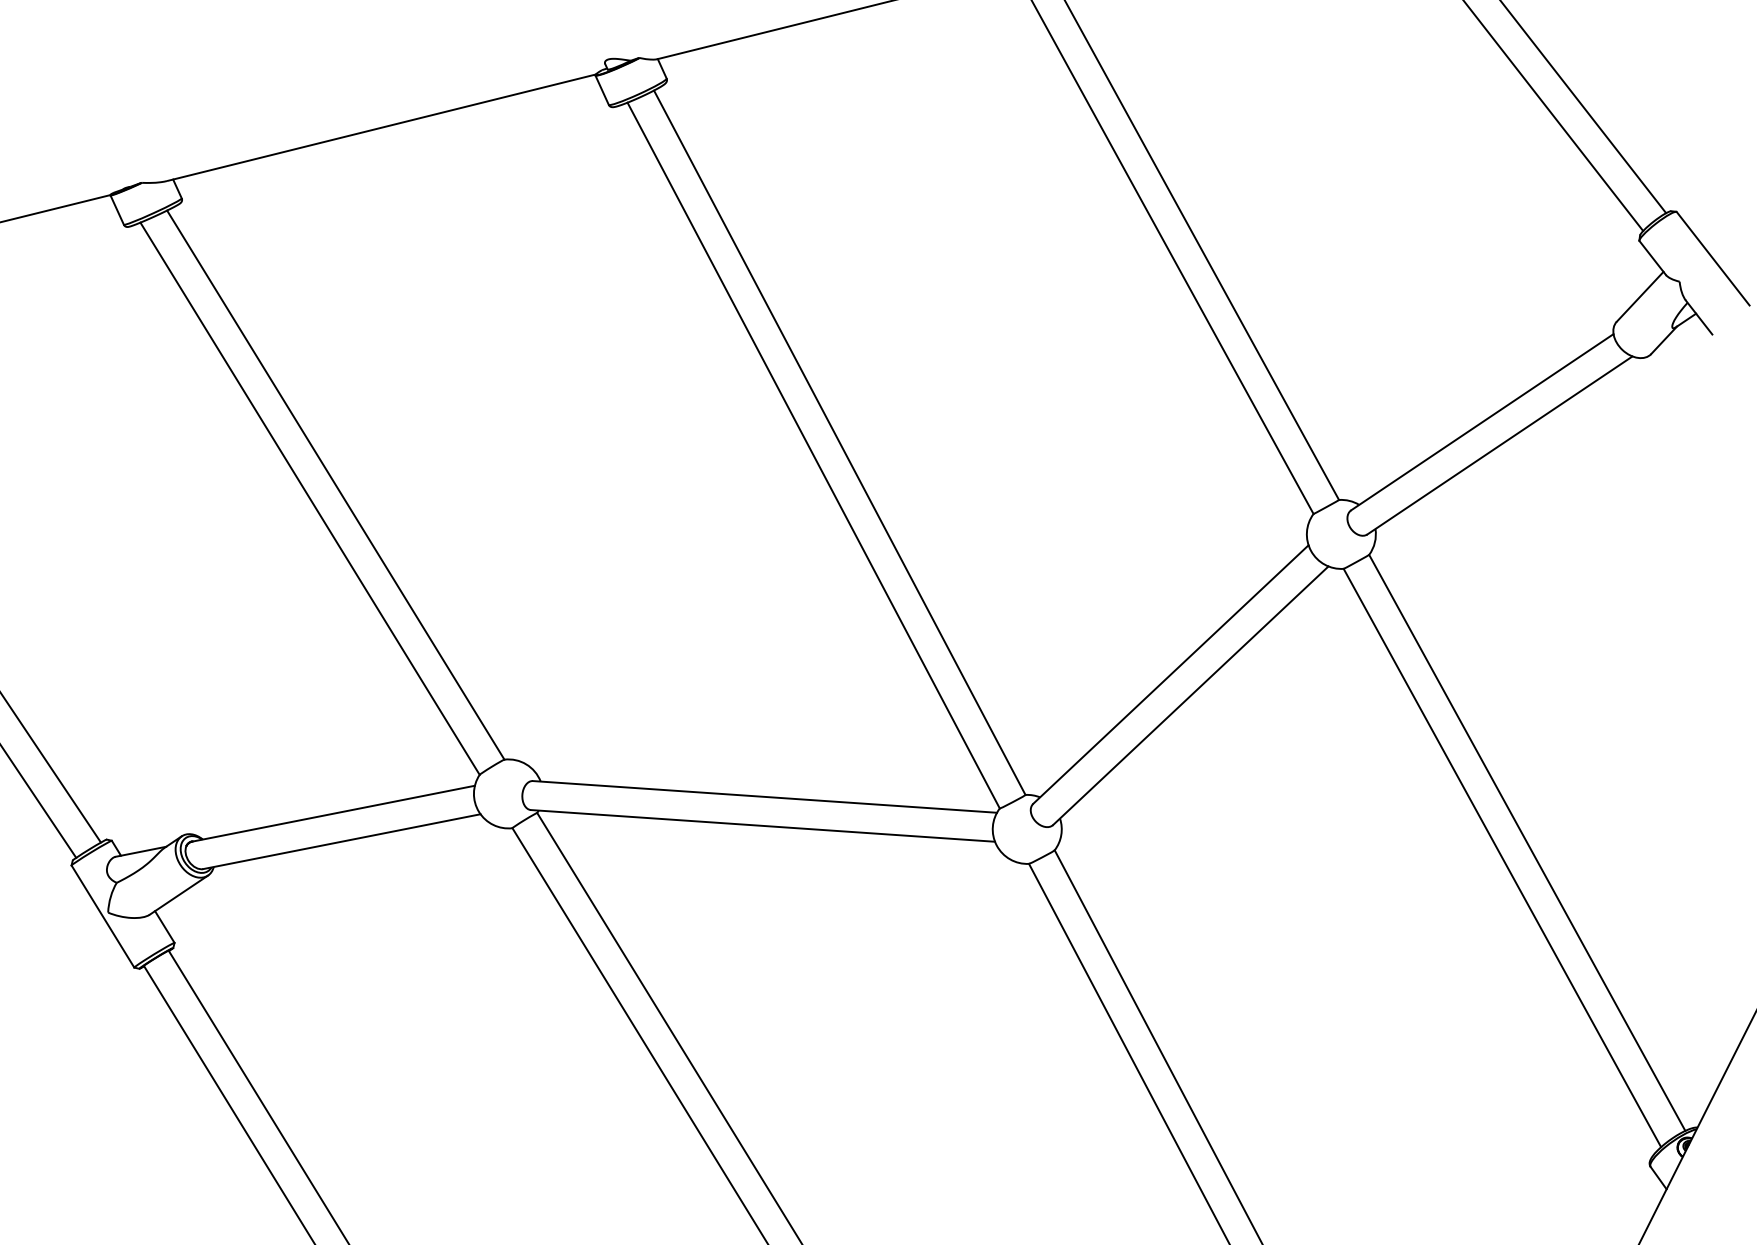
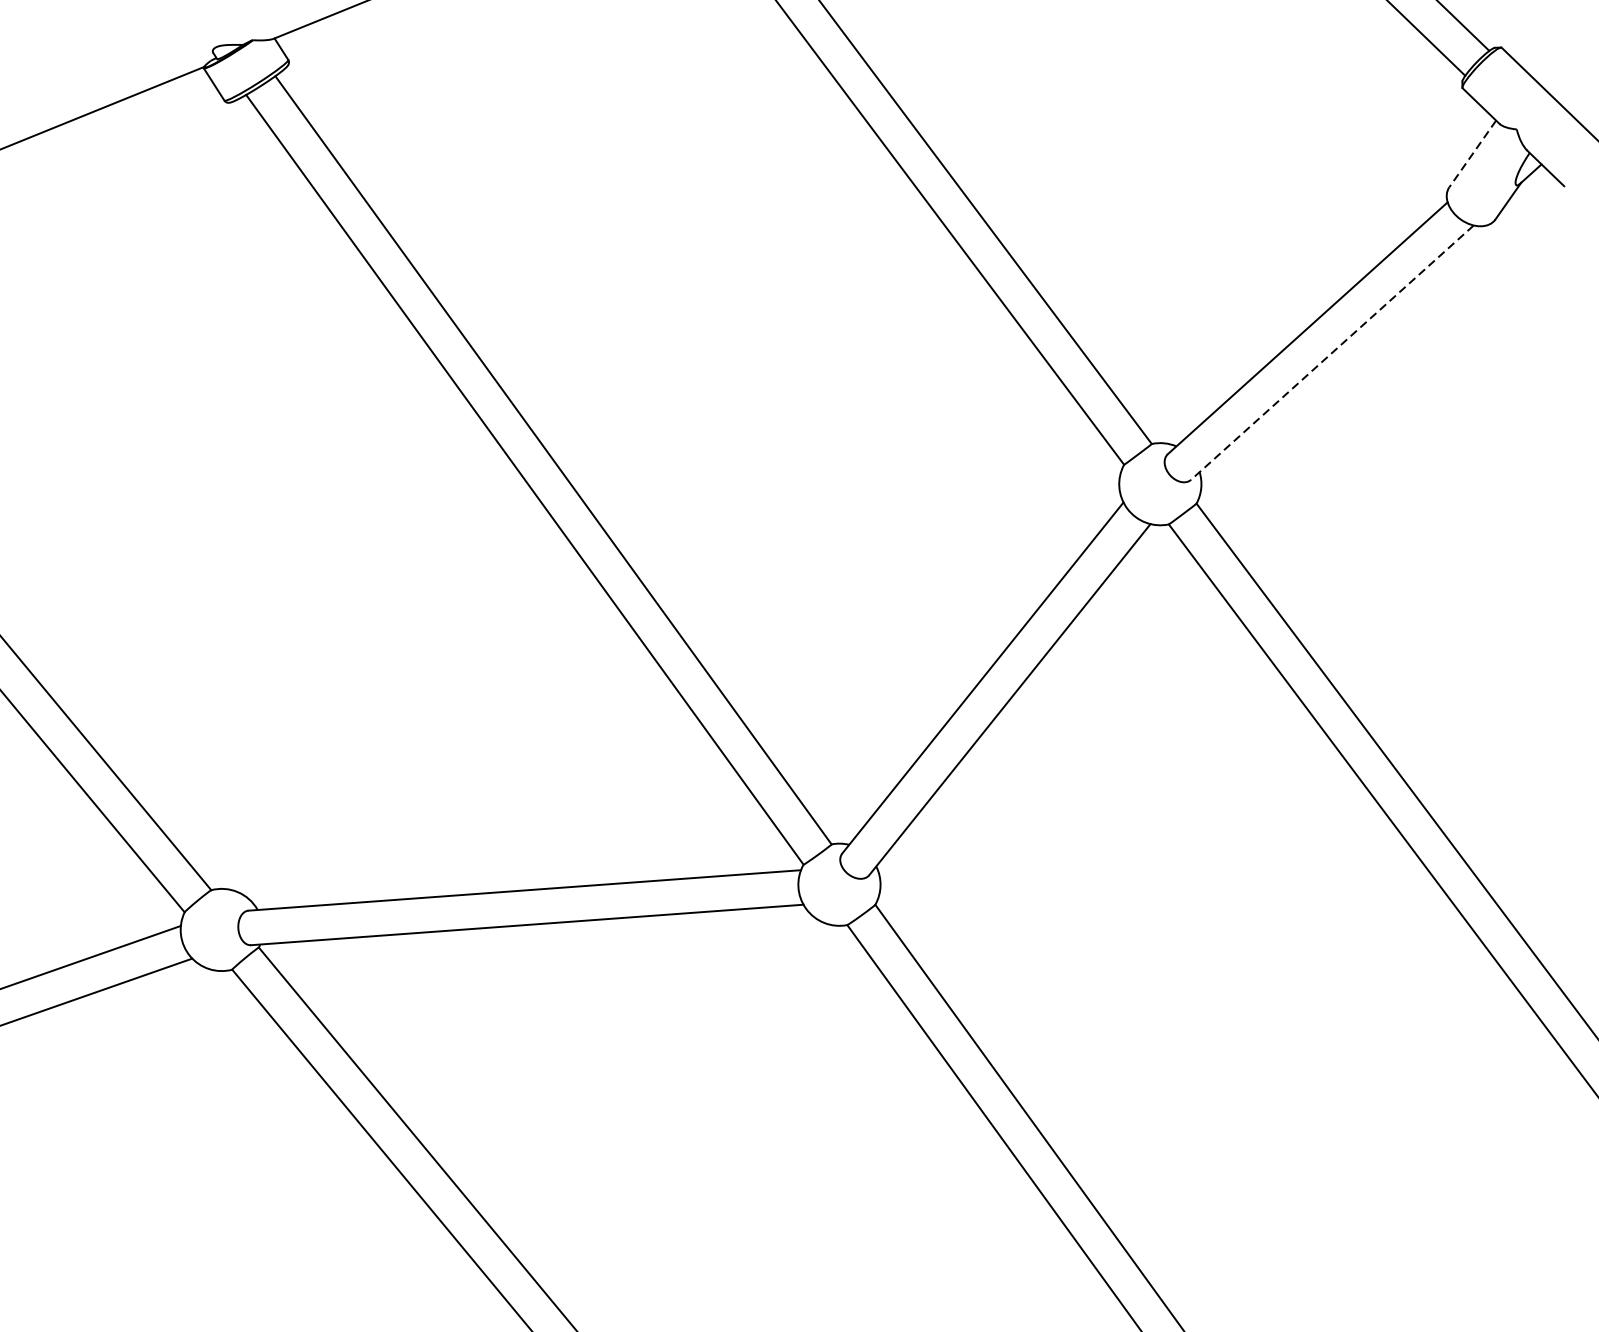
line: (1639, 297) -> (1472, 154), solid -> dashed
line: (1499, 445) -> (1331, 352), solid -> dashed

